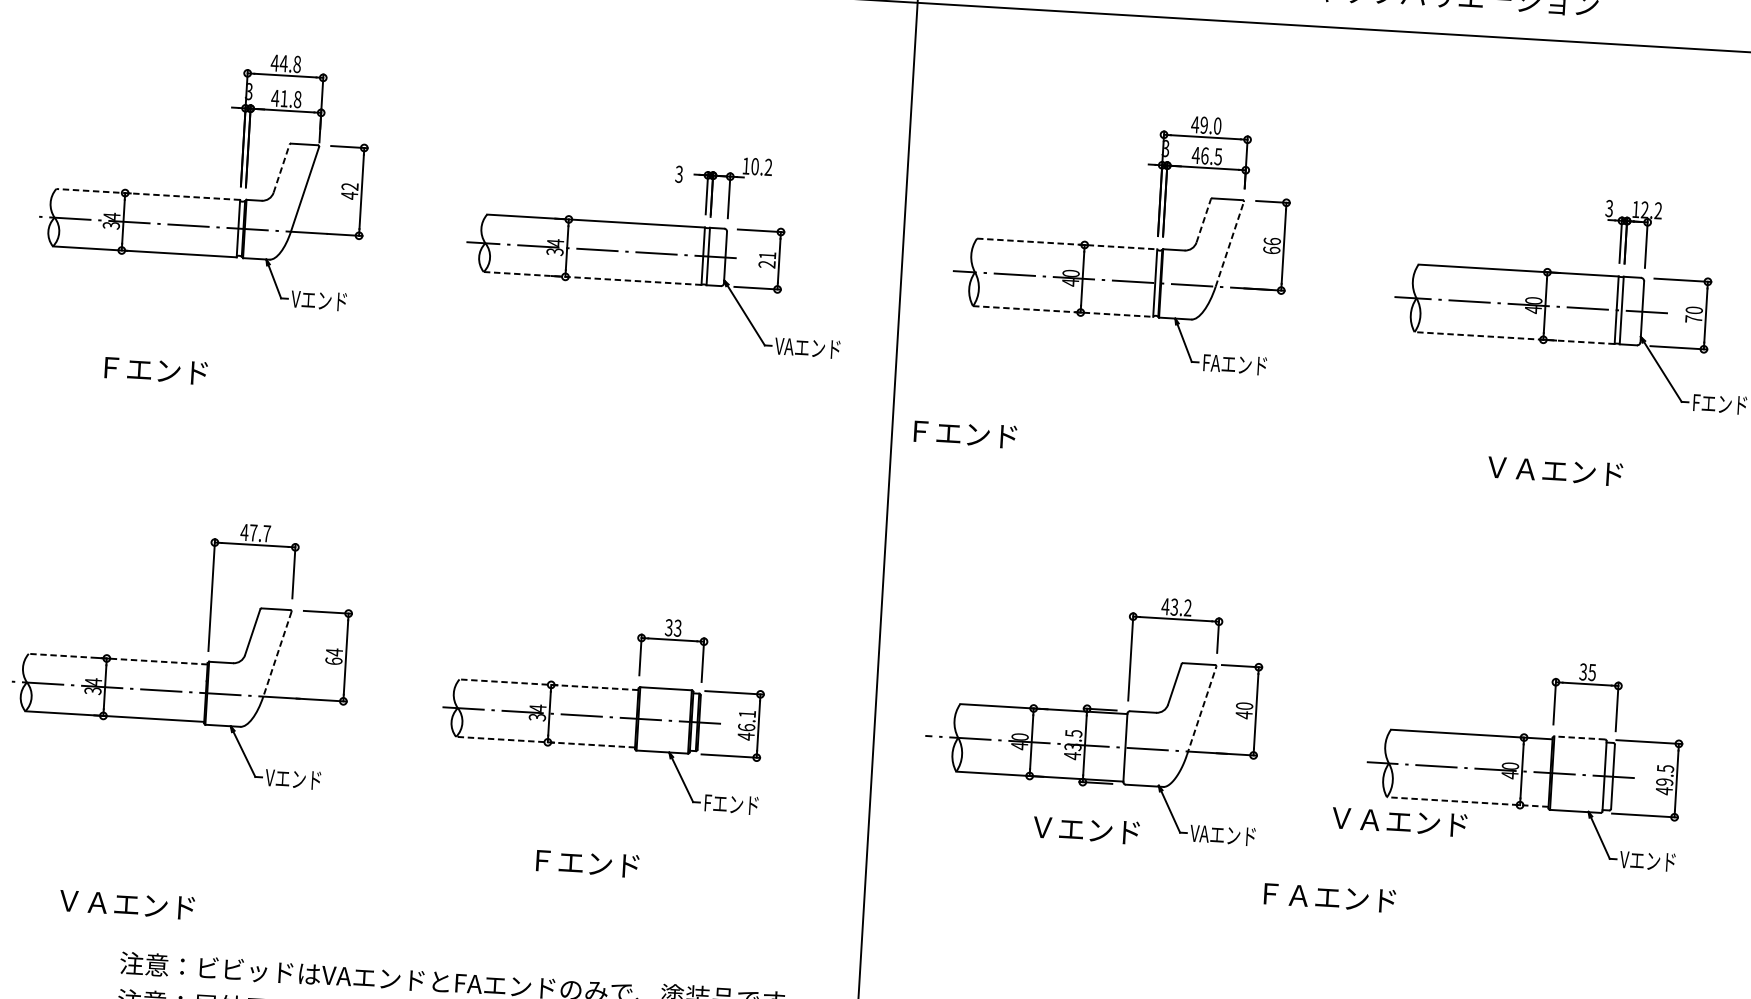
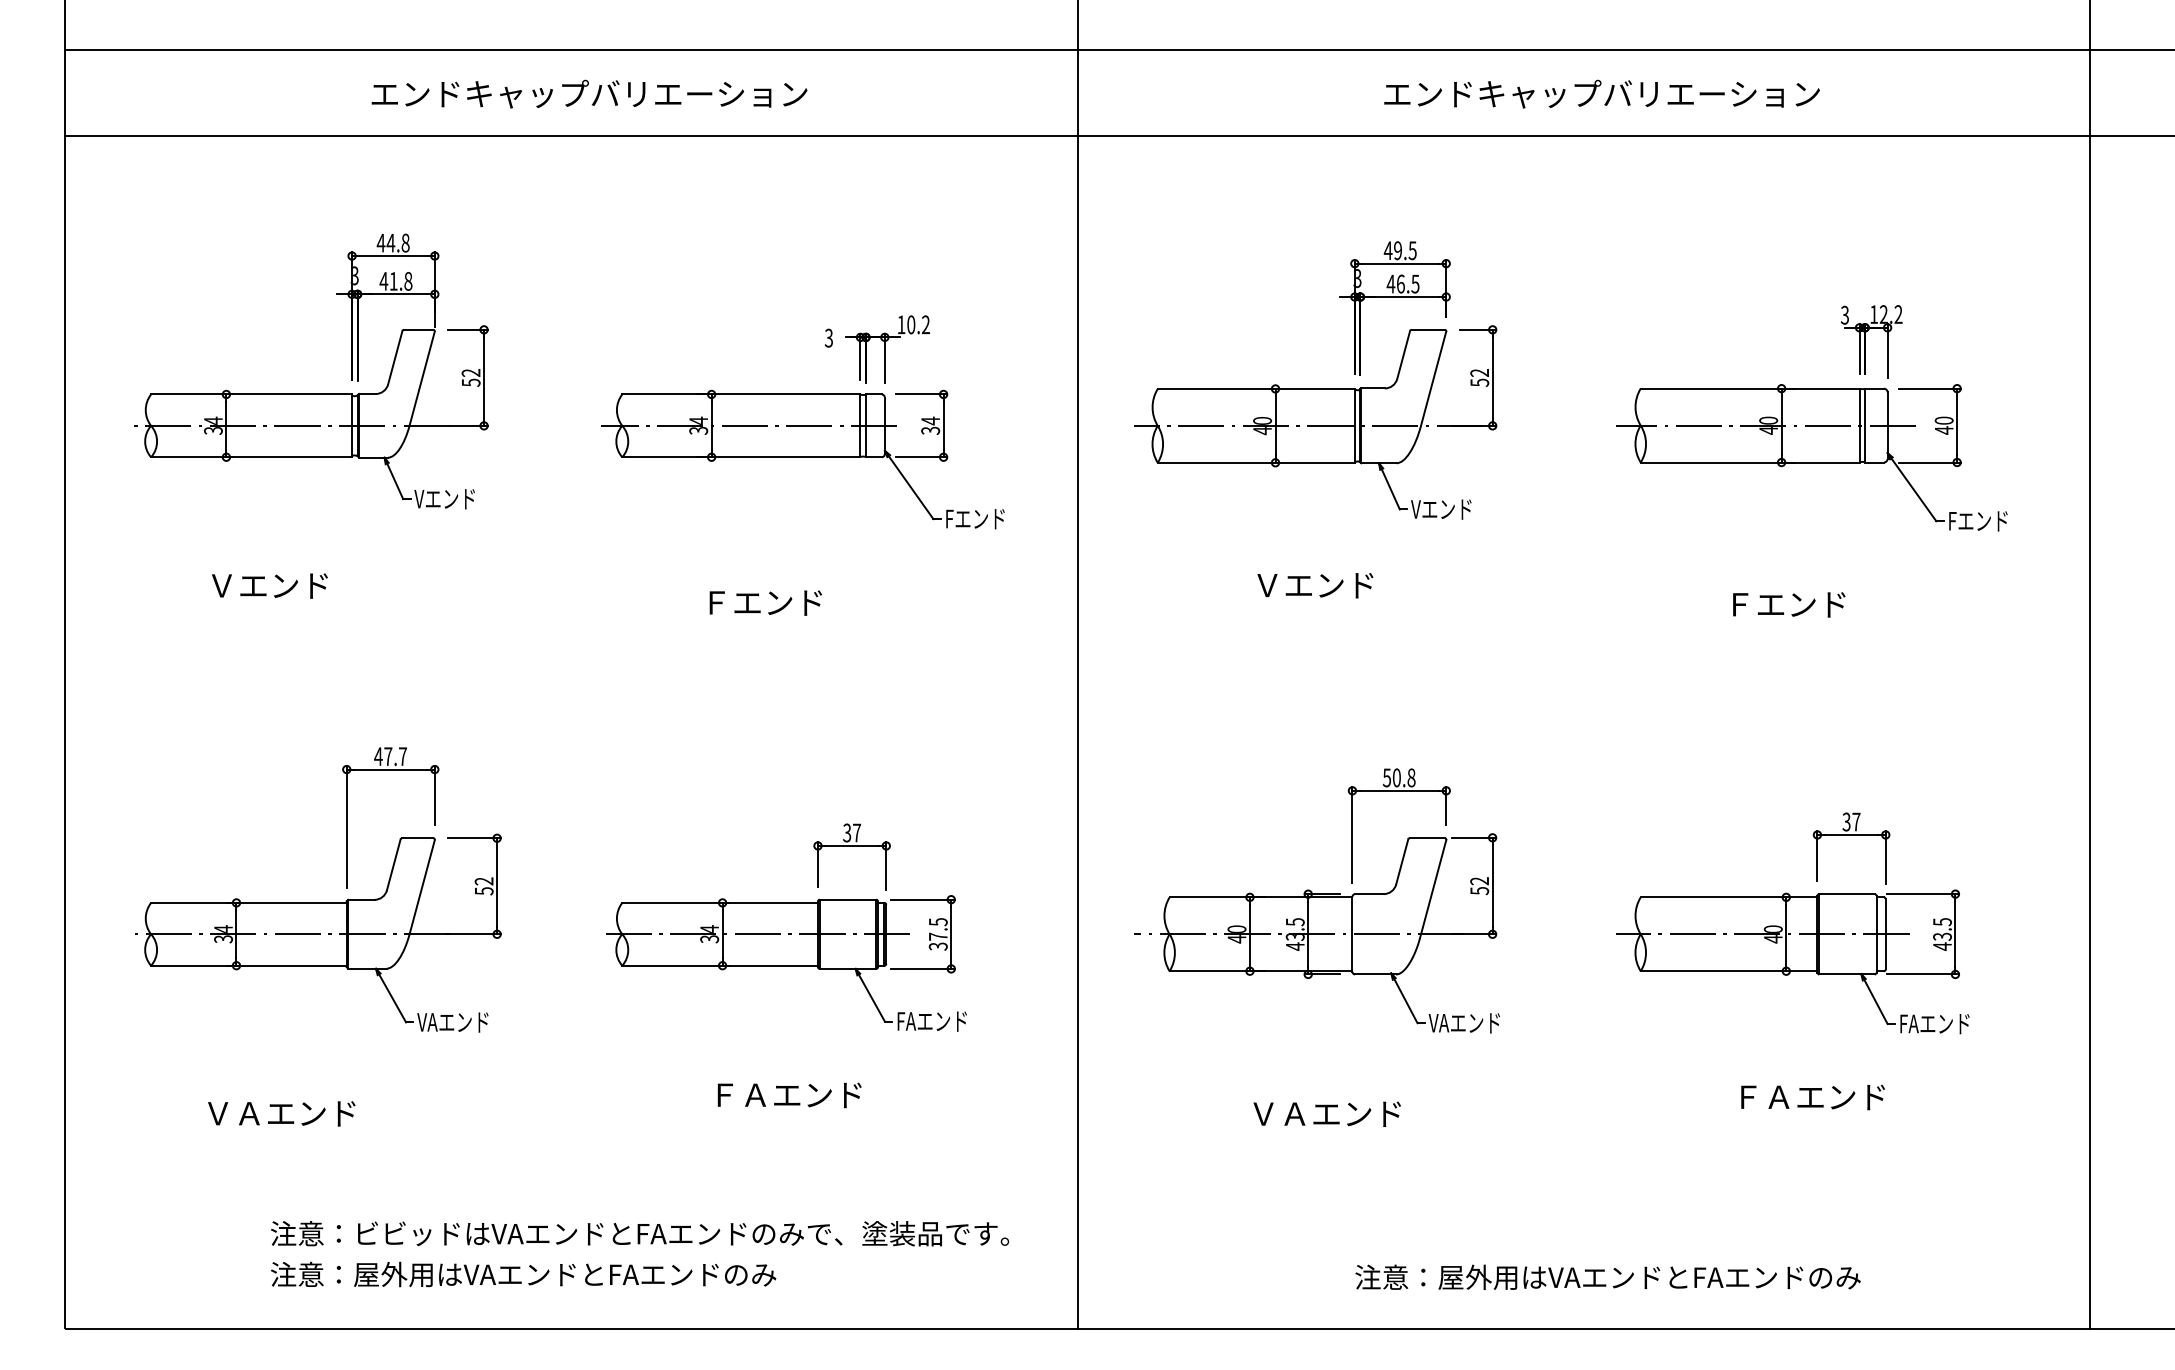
text: (1217, 125) -> (1412, 250), 49.0 -> 49.5
line: (281, 168) -> (395, 357), dashed -> solid
line: (148, 194) -> (251, 394), dashed -> solid
text: (349, 195) -> (471, 382), 42 -> 52
line: (1203, 220) -> (1403, 354), dashed -> solid
line: (1067, 243) -> (1256, 388), dashed -> solid
line: (1229, 244) -> (1433, 378), dashed -> solid
text: (1271, 245) -> (1479, 377), 66 -> 52
text: (767, 259) -> (930, 425), 21 -> 34
line: (591, 278) -> (740, 457), dashed -> solid
line: (1063, 311) -> (1256, 462), dashed -> solid
text: (1694, 319) -> (1944, 430), 70 -> 40
line: (1514, 338) -> (1749, 462), dashed -> solid
text: (806, 348) -> (979, 519), VAエンド -> Fエンド
text: (1234, 364) -> (1446, 509), FAエンド -> Vエンド
text: (110, 367) -> (221, 585), Ｆエンド -> Ｖエンド
text: (965, 433) -> (765, 602), moved
text: (1554, 470) -> (1802, 604), ＶＡエンド -> Ｆエンド
text: (1176, 606) -> (1398, 777), 43.2 -> 50.8
text: (678, 627) -> (857, 832), 33 -> 37
line: (277, 654) -> (422, 887), dashed -> solid
text: (333, 656) -> (483, 886), 64 -> 52
line: (117, 658) -> (248, 902), dashed -> solid
text: (1592, 672) -> (1856, 821), 35 -> 37
line: (549, 684) -> (720, 902), dashed -> solid
line: (1201, 711) -> (1433, 889), dashed -> solid
text: (1244, 711) -> (1479, 886), 40 -> 52
text: (746, 725) -> (937, 934), 46.1 -> 37.5
line: (1579, 738) -> (1846, 894), dashed -> solid
line: (545, 742) -> (720, 965), dashed -> solid
text: (302, 779) -> (457, 1022), Vエンド -> VAエンド
text: (1664, 781) -> (1942, 936), 49.5 -> 43.5
line: (1467, 802) -> (1728, 971), dashed -> solid
text: (739, 804) -> (935, 1021), Fエンド -> FAエンド
text: (1399, 821) -> (1326, 1113), moved
text: (1086, 830) -> (1315, 585), moved
text: (1651, 861) -> (1933, 1024), Vエンド -> FAエンド
text: (612, 865) -> (801, 1095), Ｆエンド -> ＦＡエンド
text: (1329, 897) -> (1812, 1097), moved
text: (127, 904) -> (281, 1113), moved

